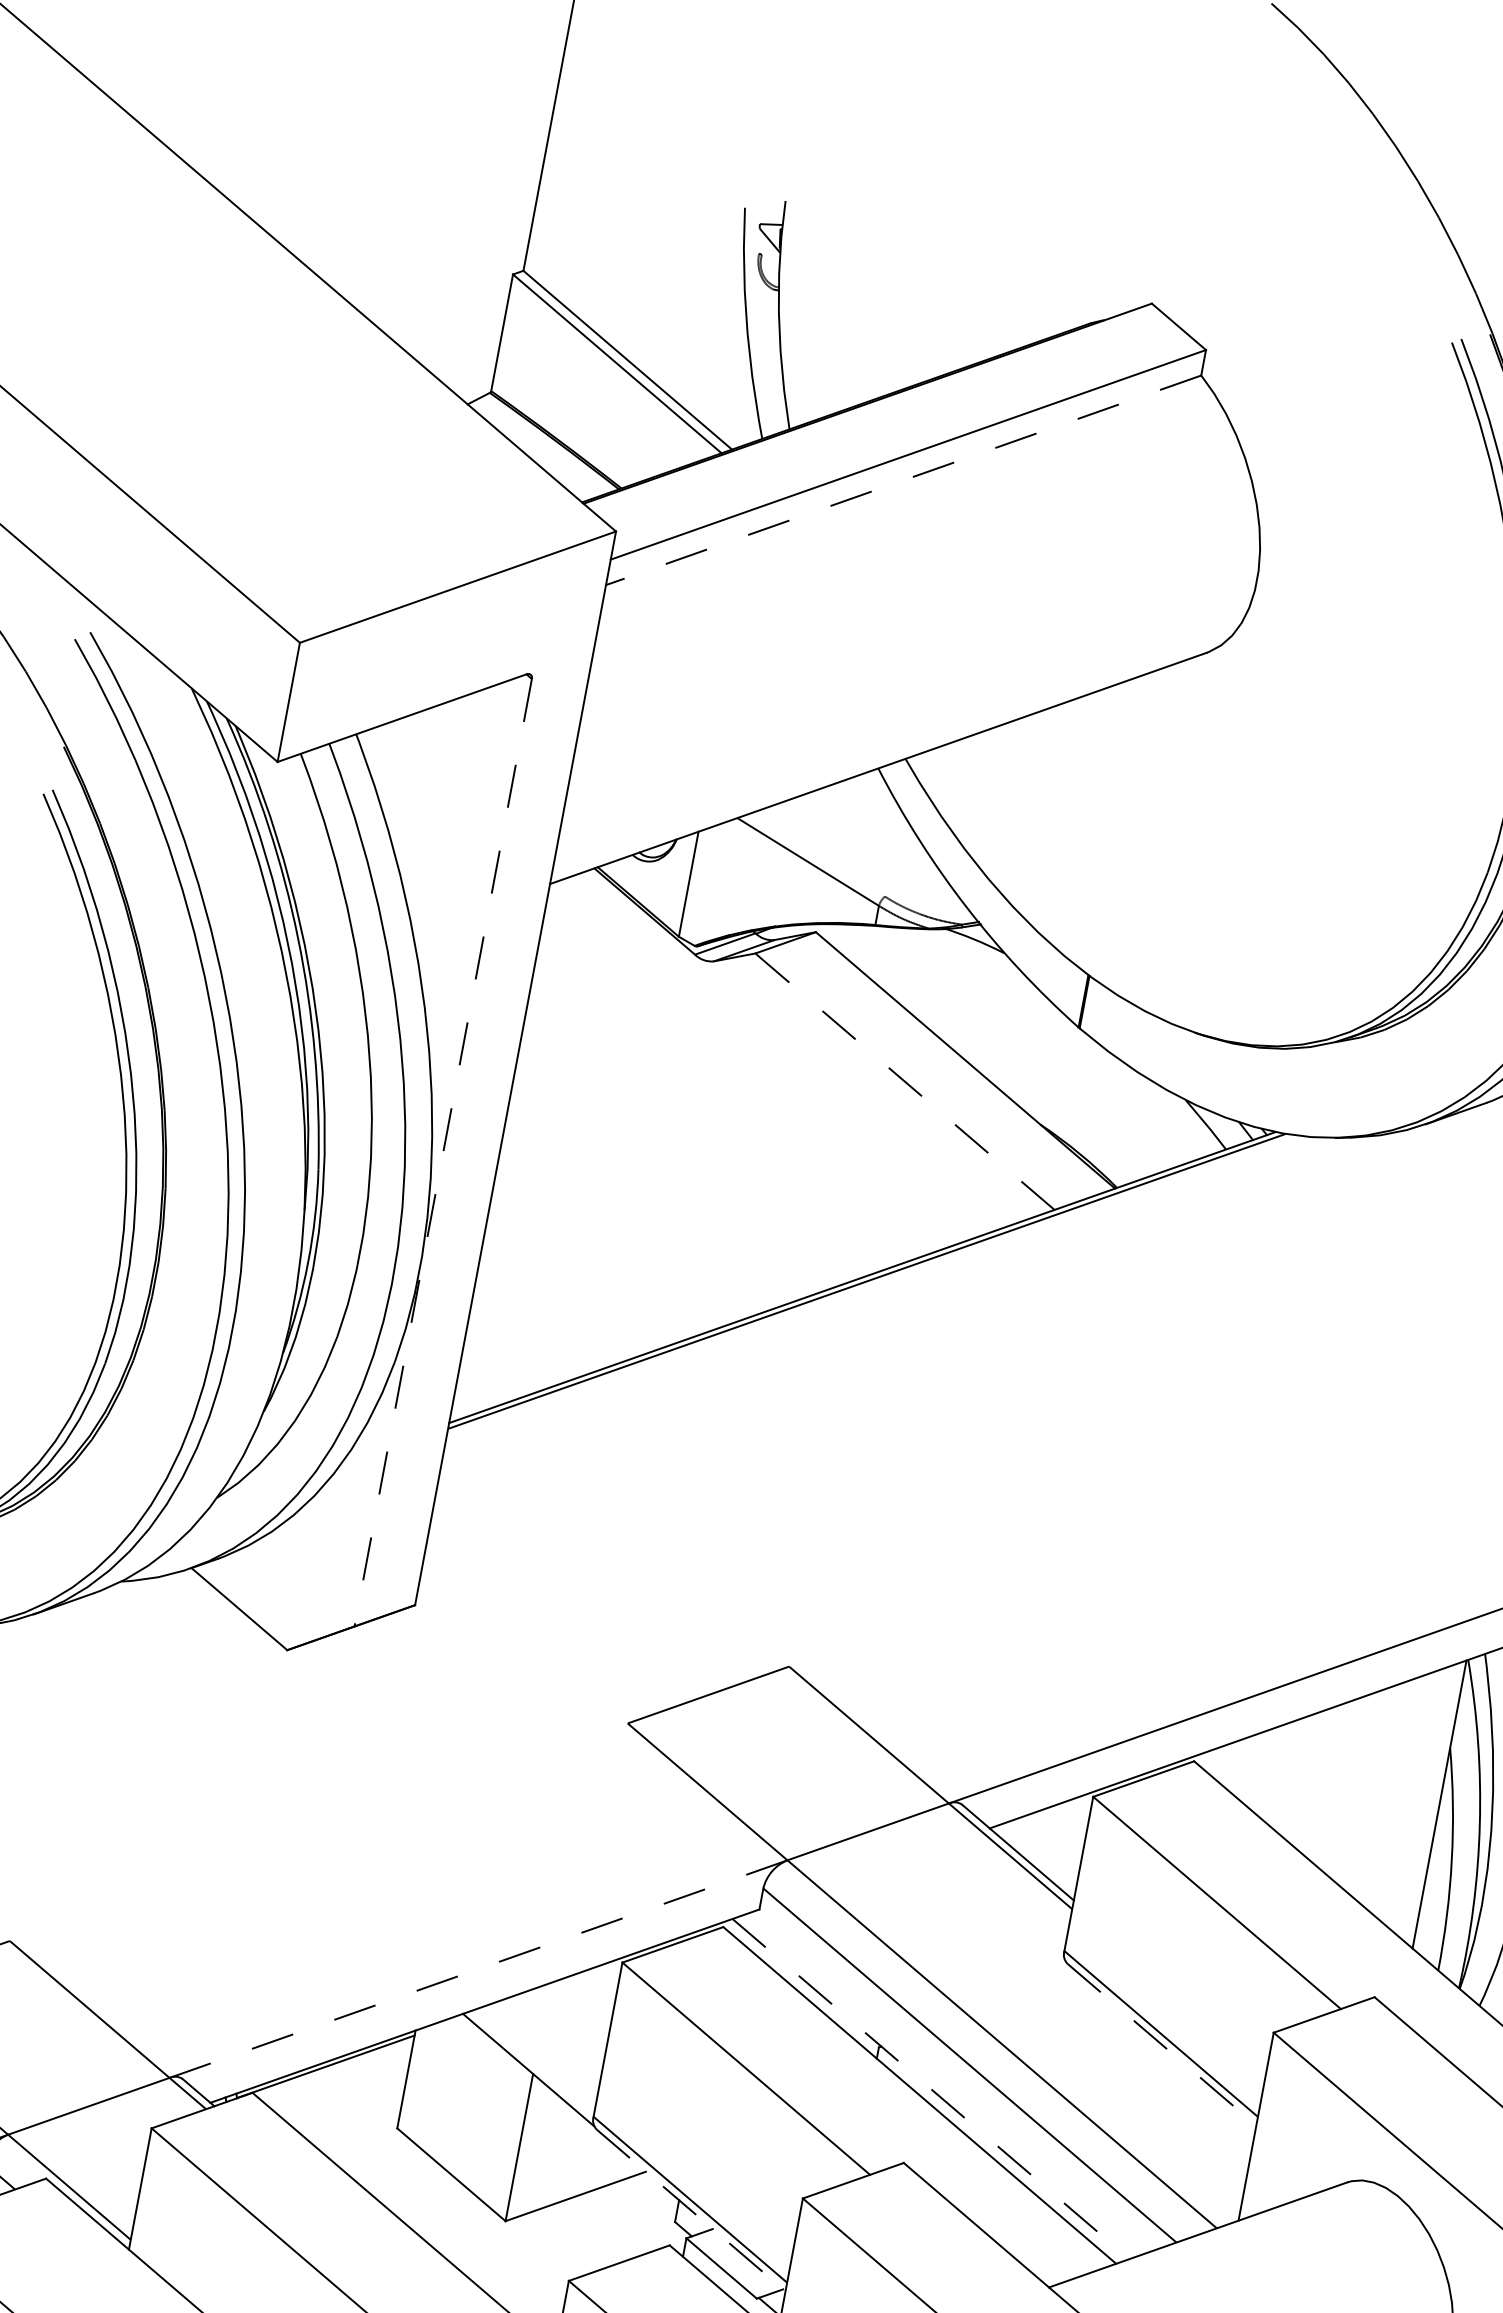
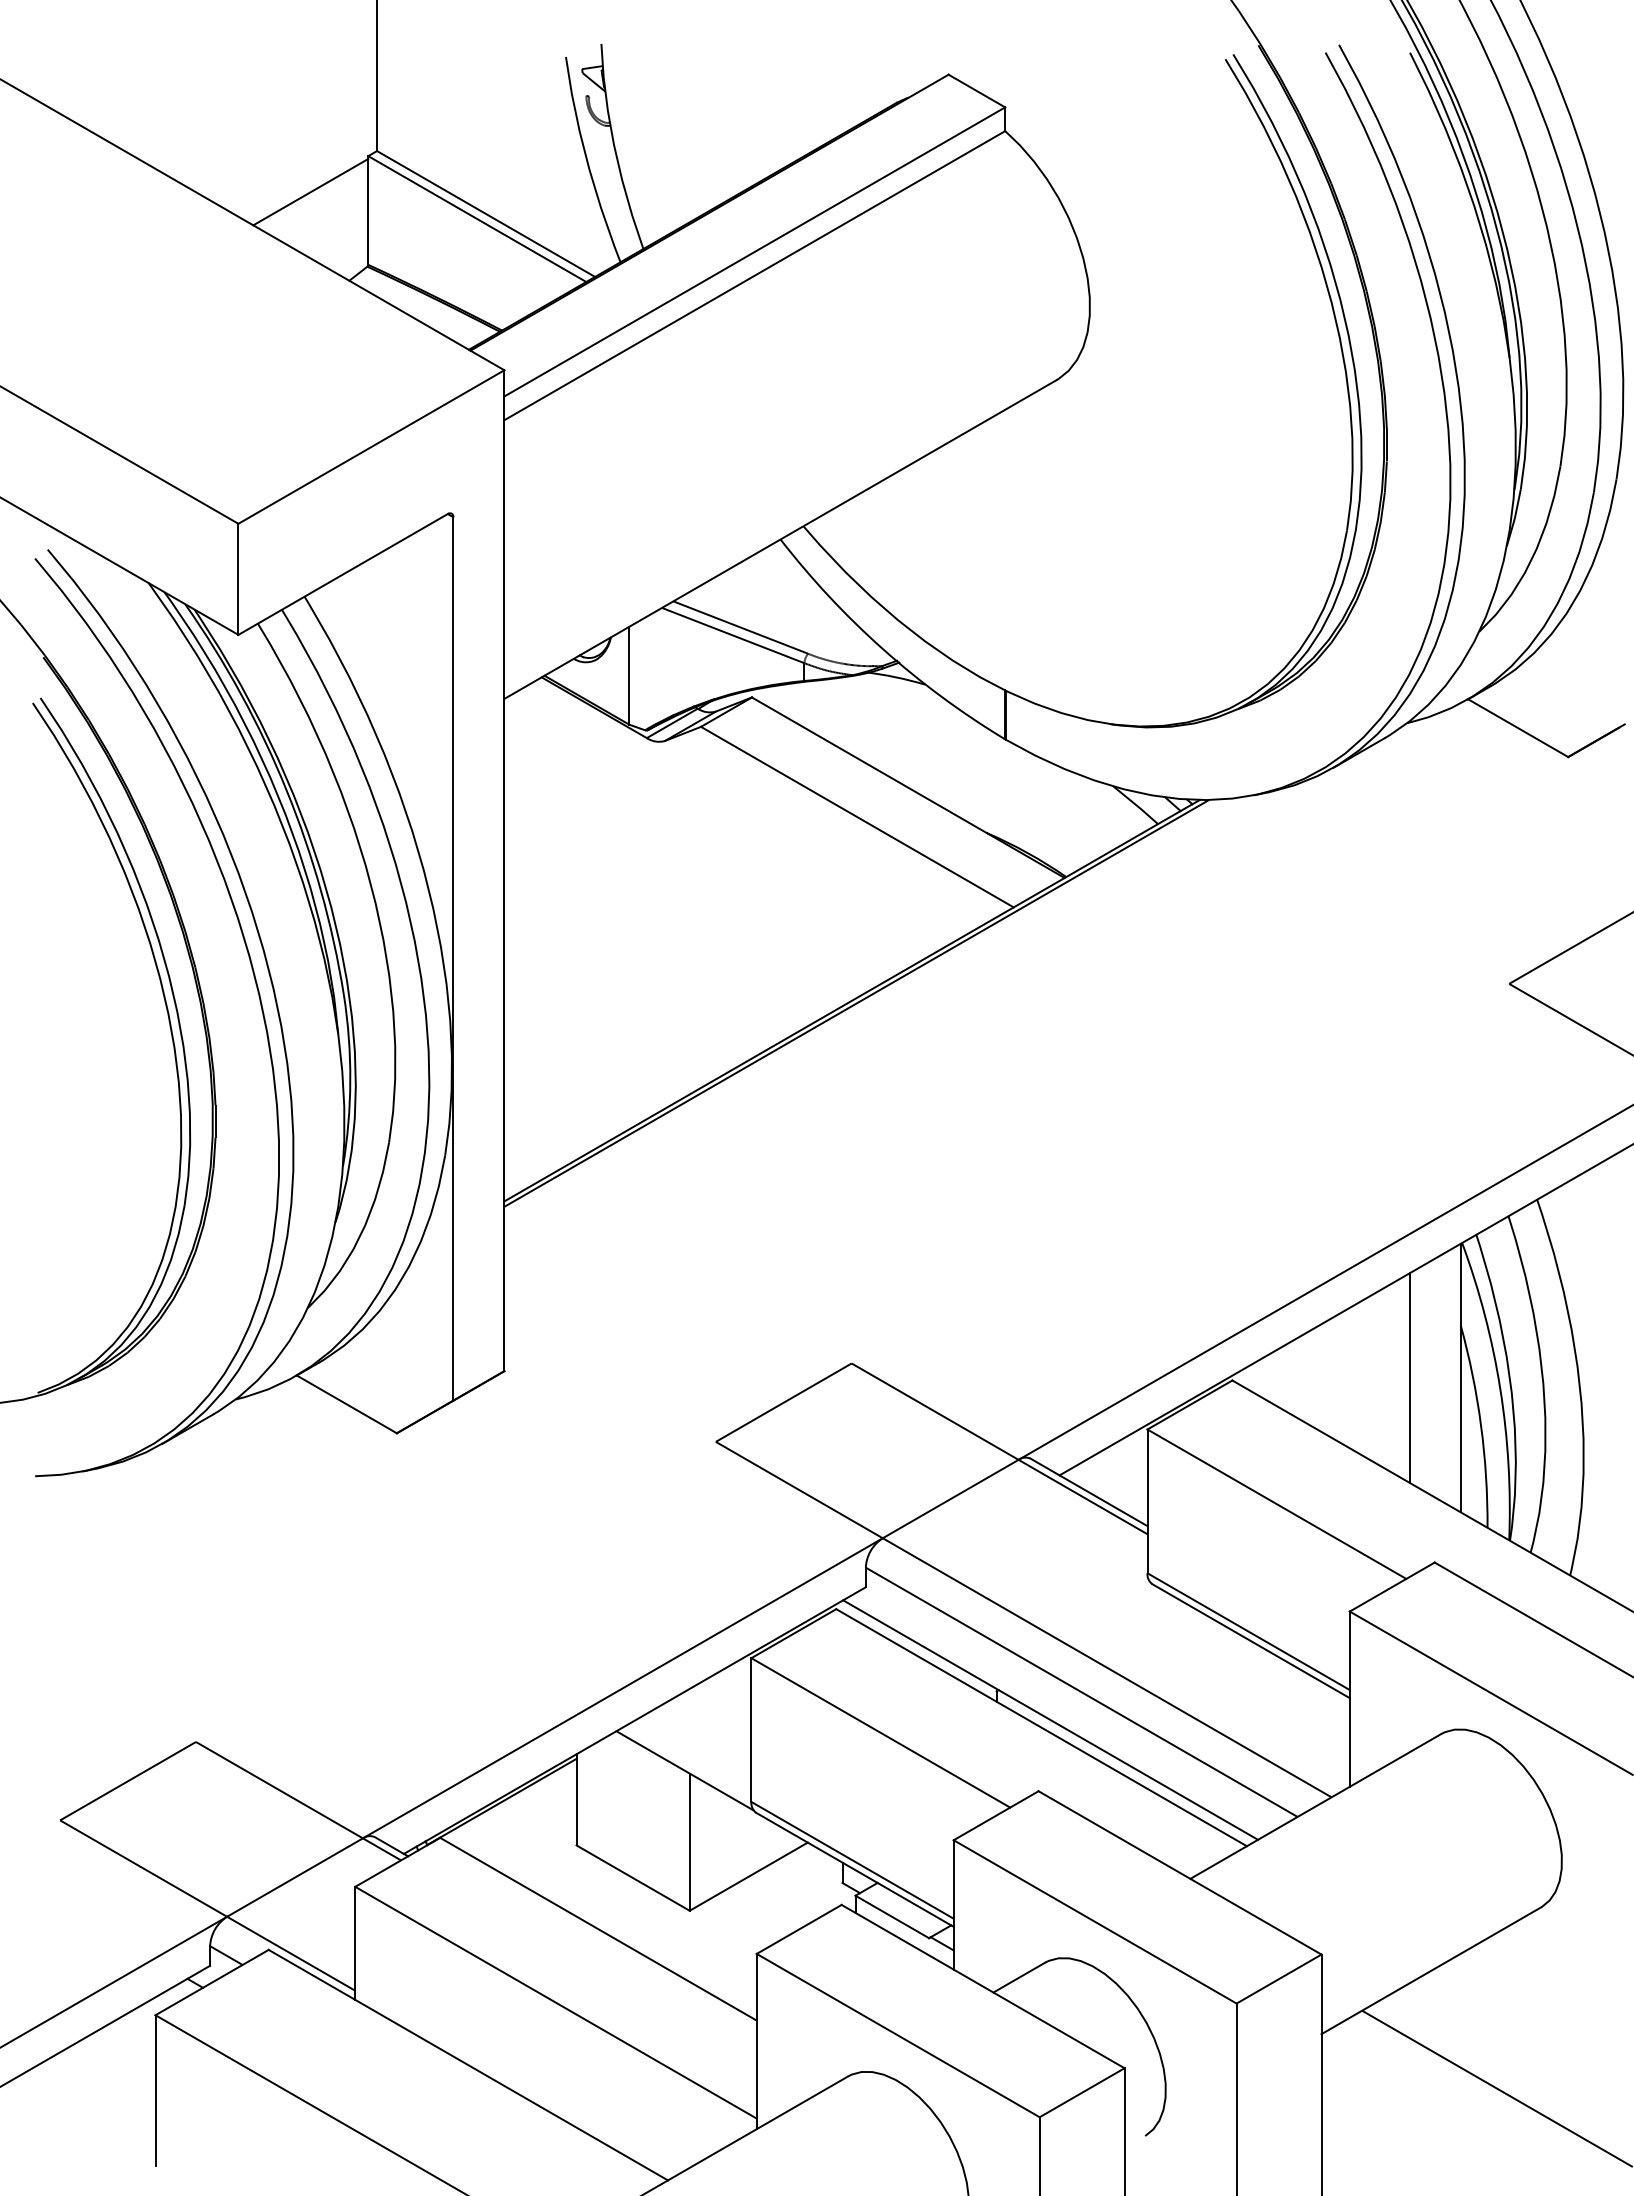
line: (443, 300) -> (310, 191), added
line: (903, 480) -> (754, 275), dashed -> solid
line: (817, 854) -> (740, 627), added
line: (905, 1082) -> (857, 817), dashed -> solid
line: (443, 1152) -> (453, 958), dashed -> solid
line: (1384, 1793) -> (1409, 1377), added
line: (479, 1969) -> (623, 1688), dashed -> solid
line: (1162, 2045) -> (1251, 1641), dashed -> solid
line: (931, 2089) -> (1051, 1720), dashed -> solid
line: (691, 2210) -> (855, 1869), dashed -> solid

